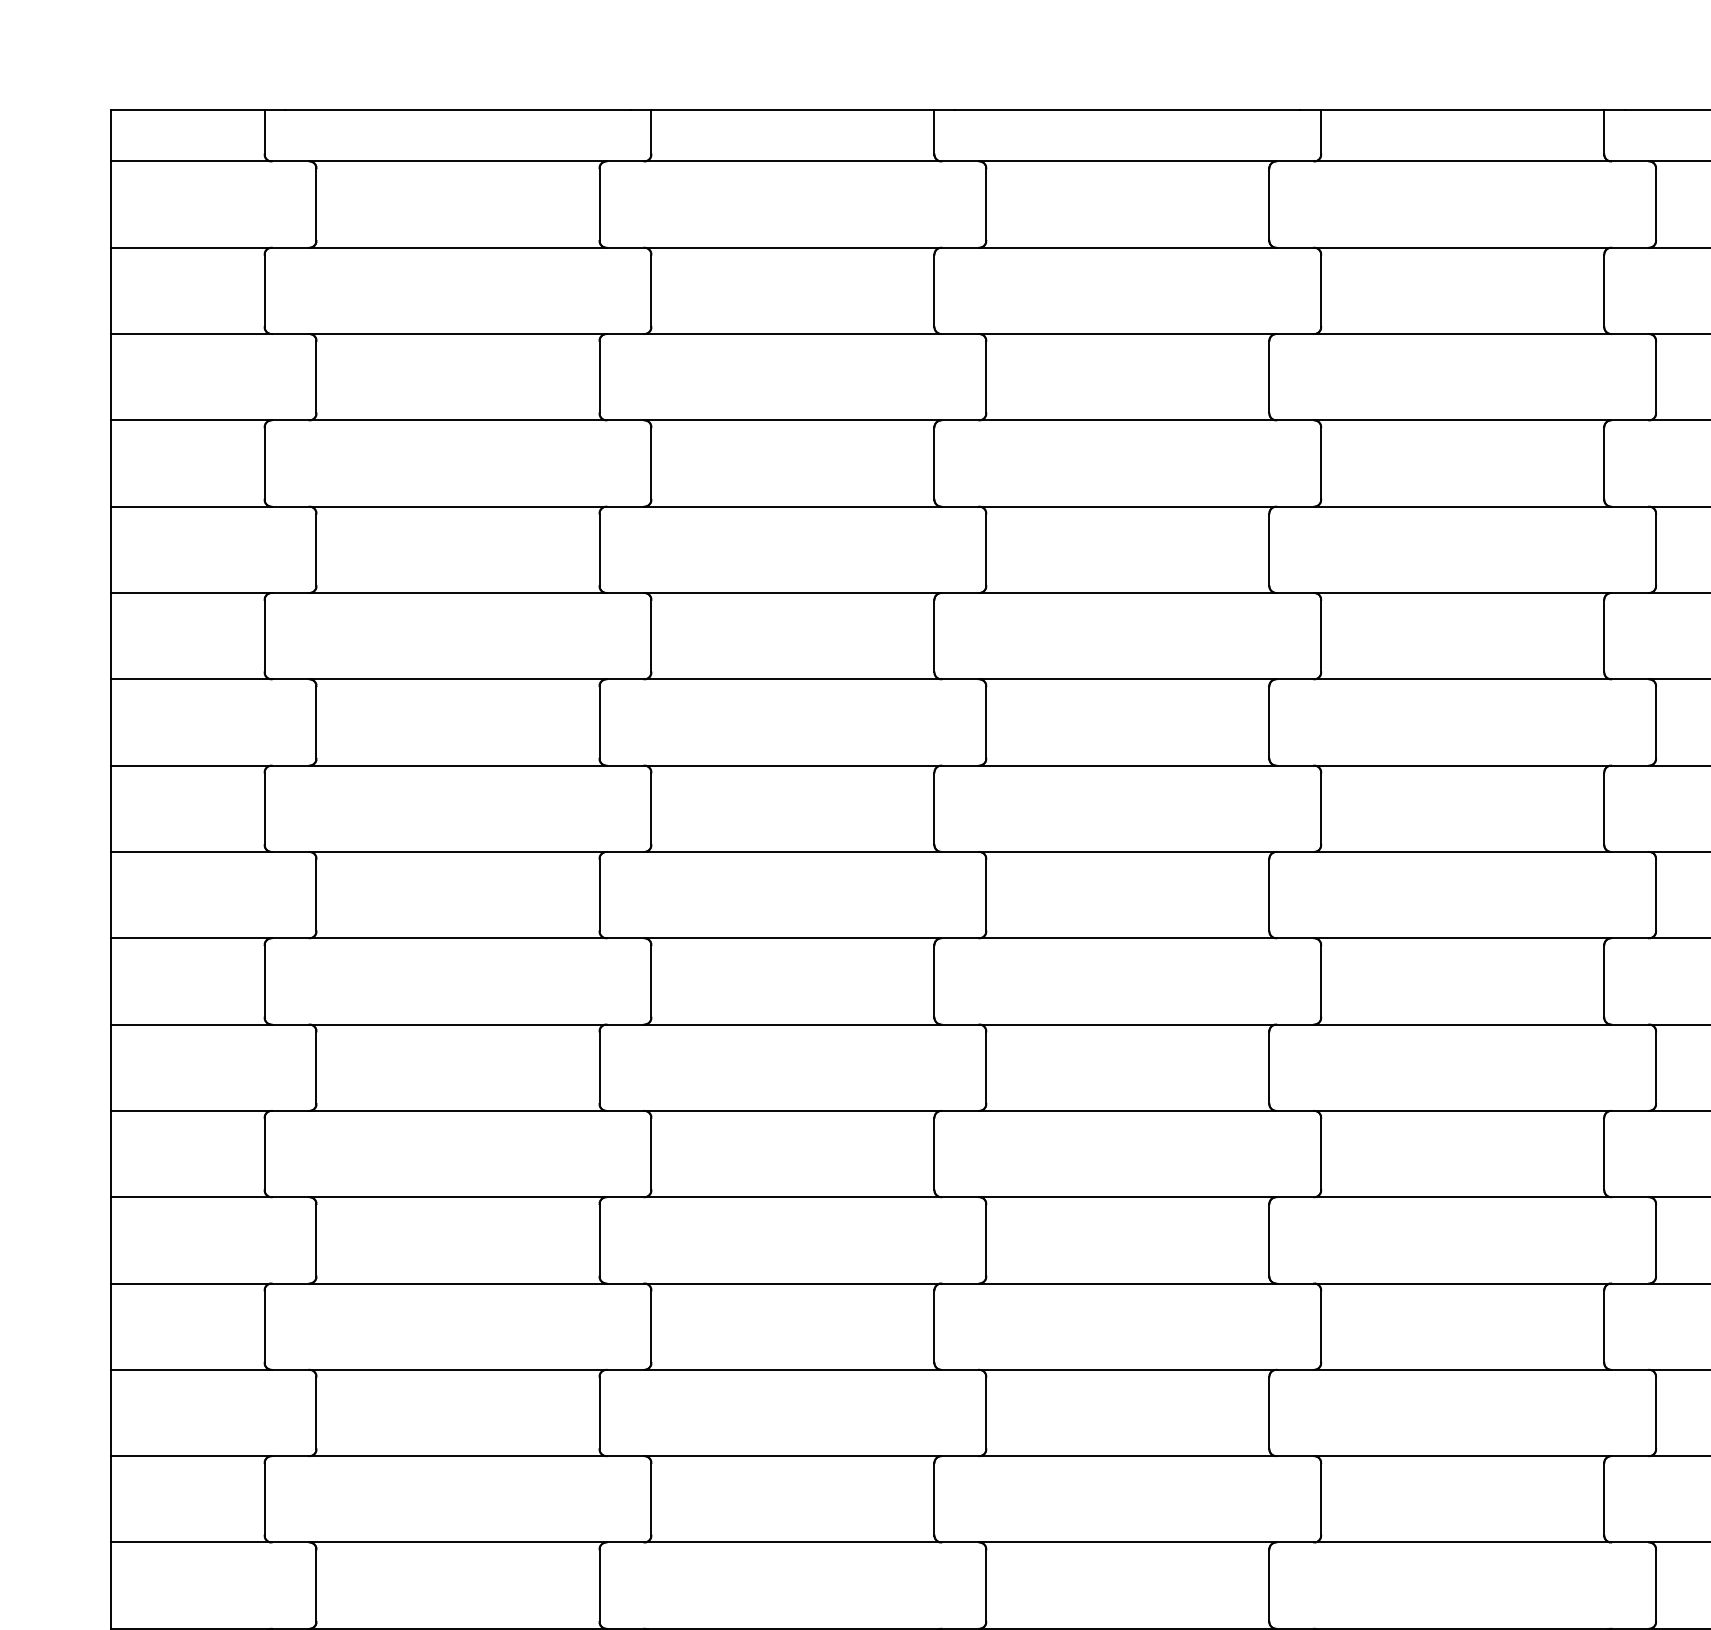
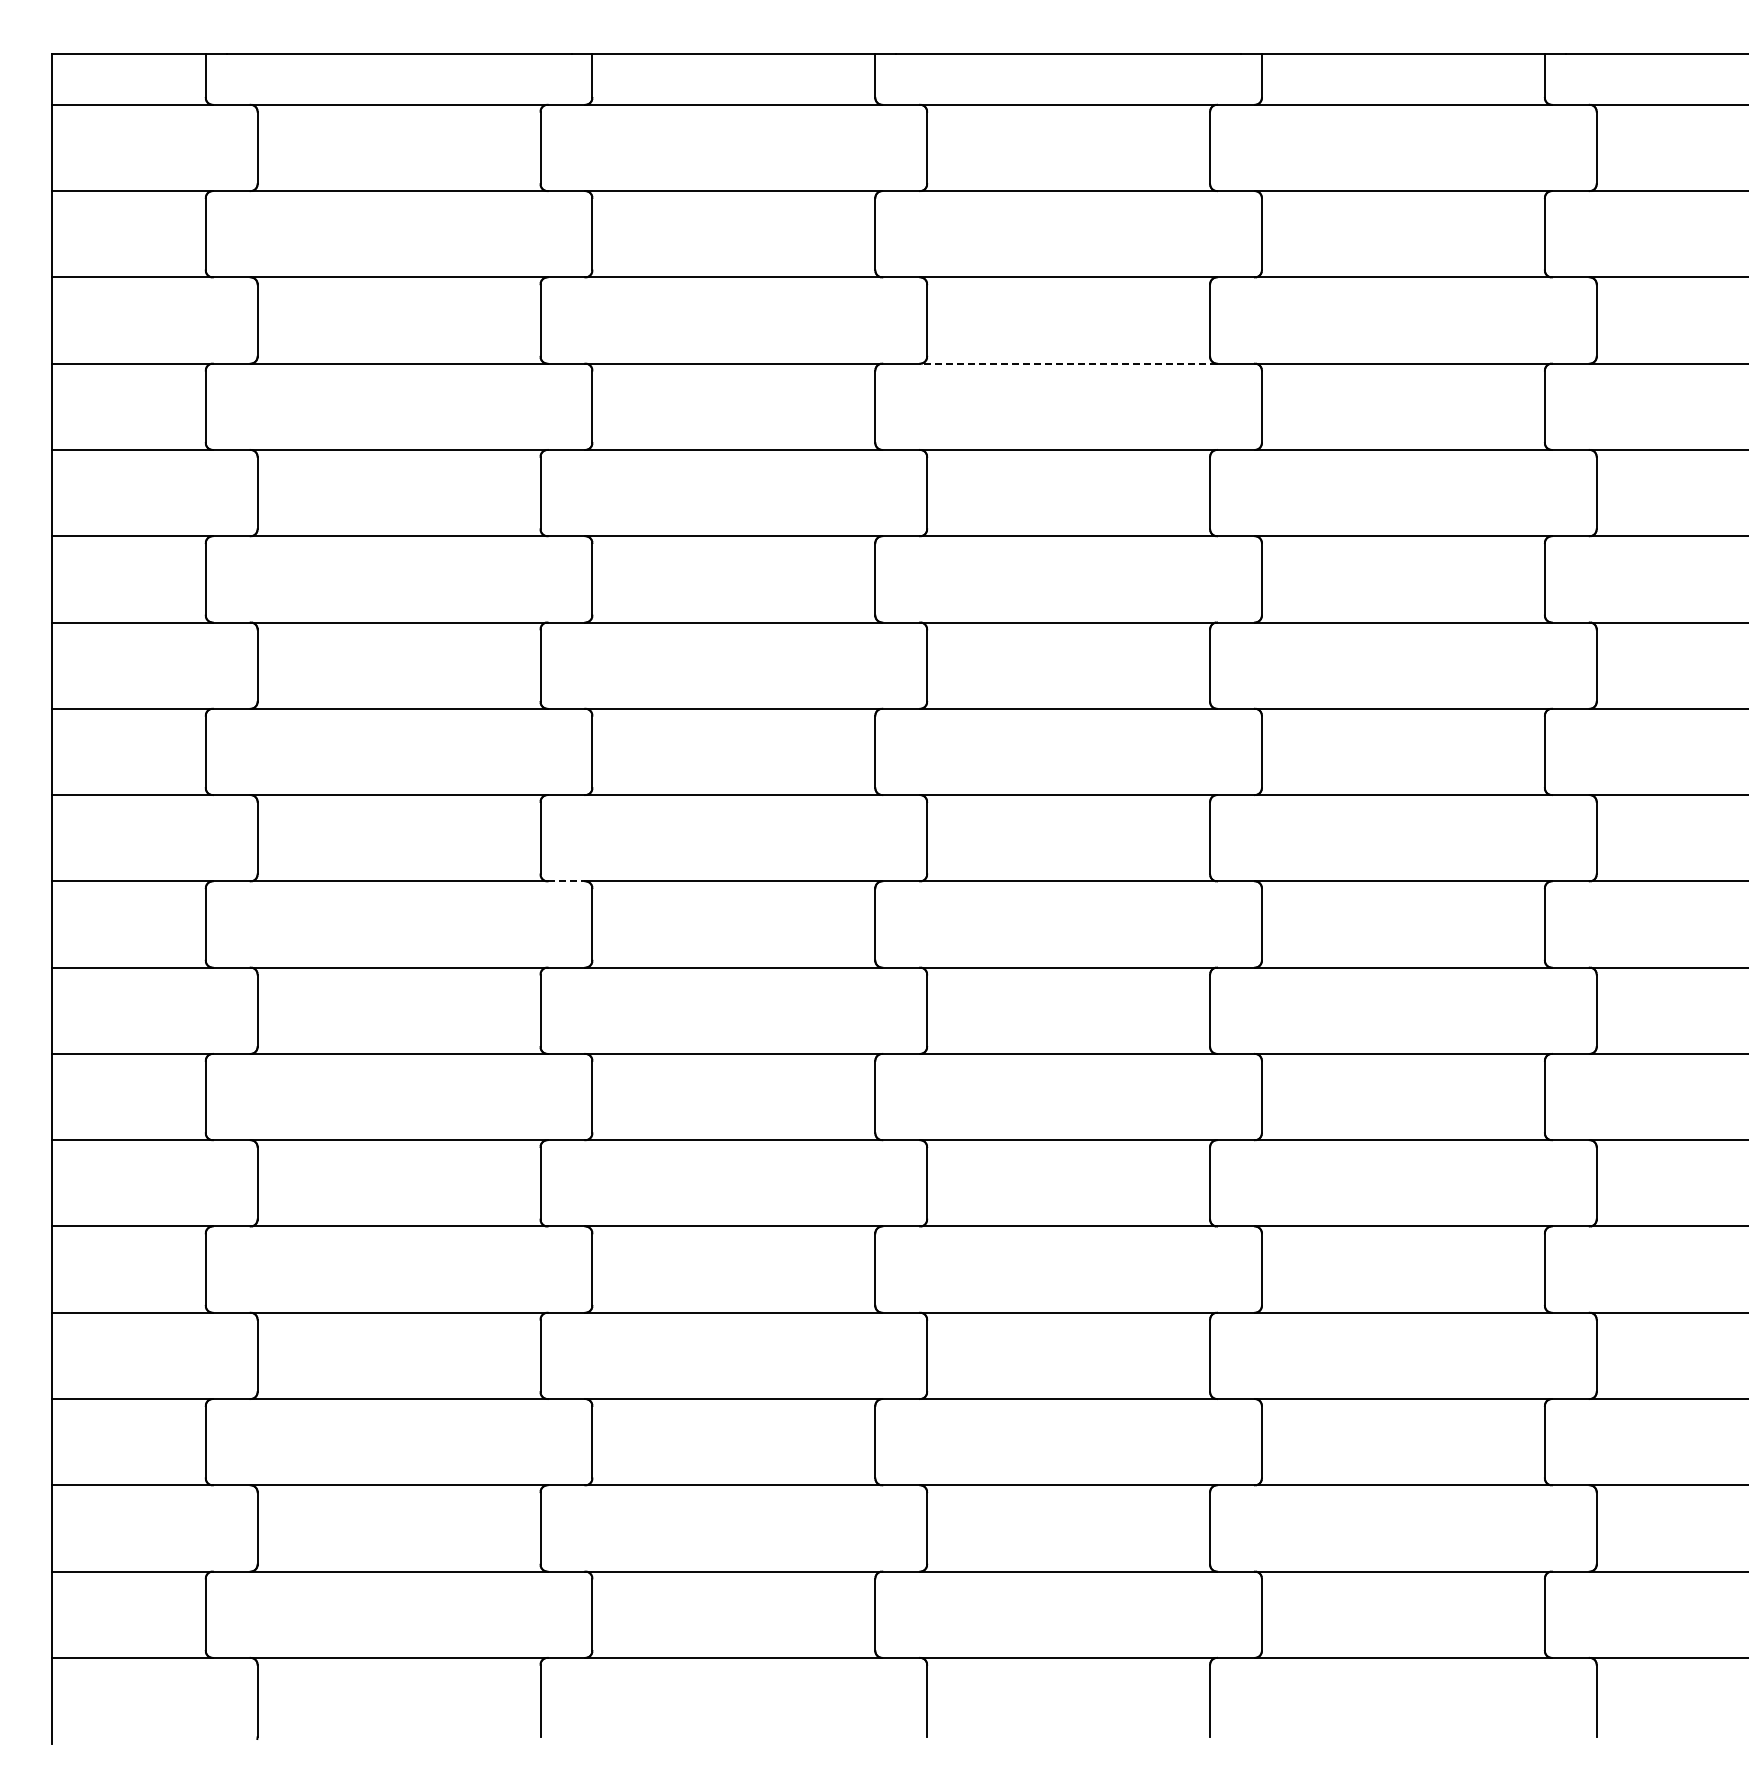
line: (1127, 420) -> (1068, 363), solid -> dashed
line: (625, 938) -> (566, 881), solid -> dashed

